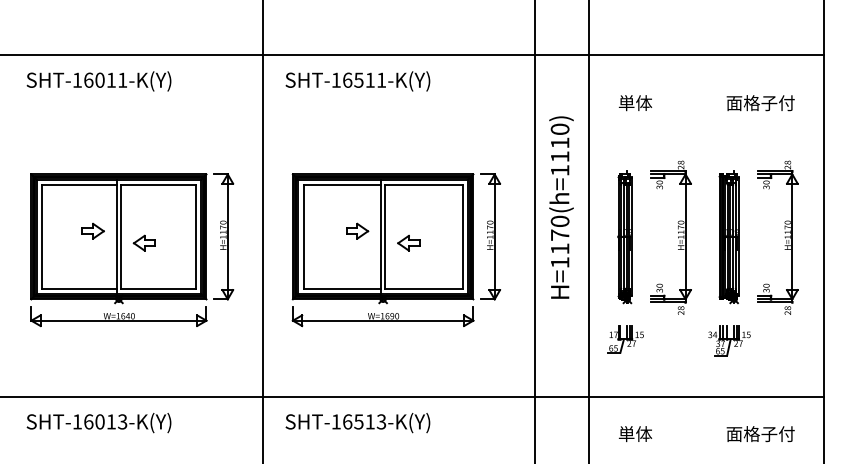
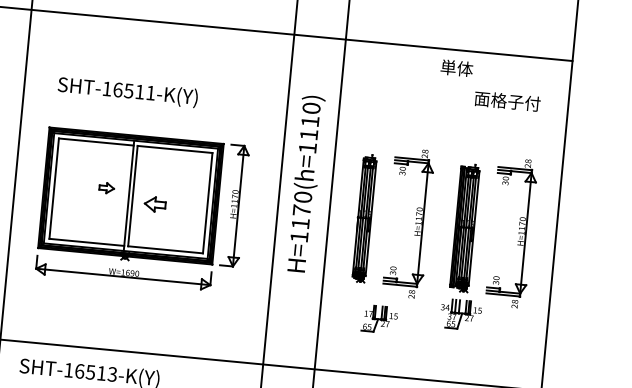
text: (357, 81) -> (127, 92), moved
text: (635, 103) -> (456, 68), moved
part: (357, 230) -> (106, 187), size x0.7
part: (625, 339) -> (379, 319), moved
part: (729, 340) -> (460, 314), moved

